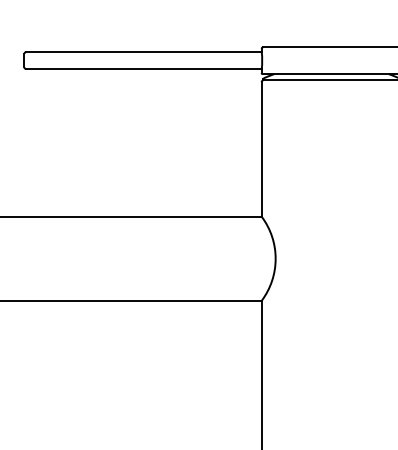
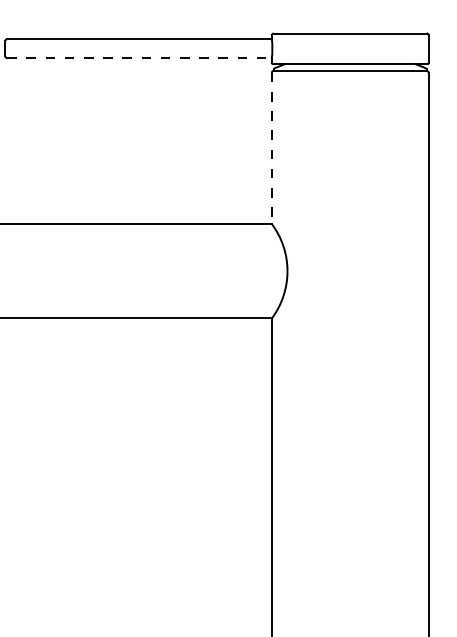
line: (144, 69) -> (140, 58), solid -> dashed
line: (261, 149) -> (271, 148), solid -> dashed

